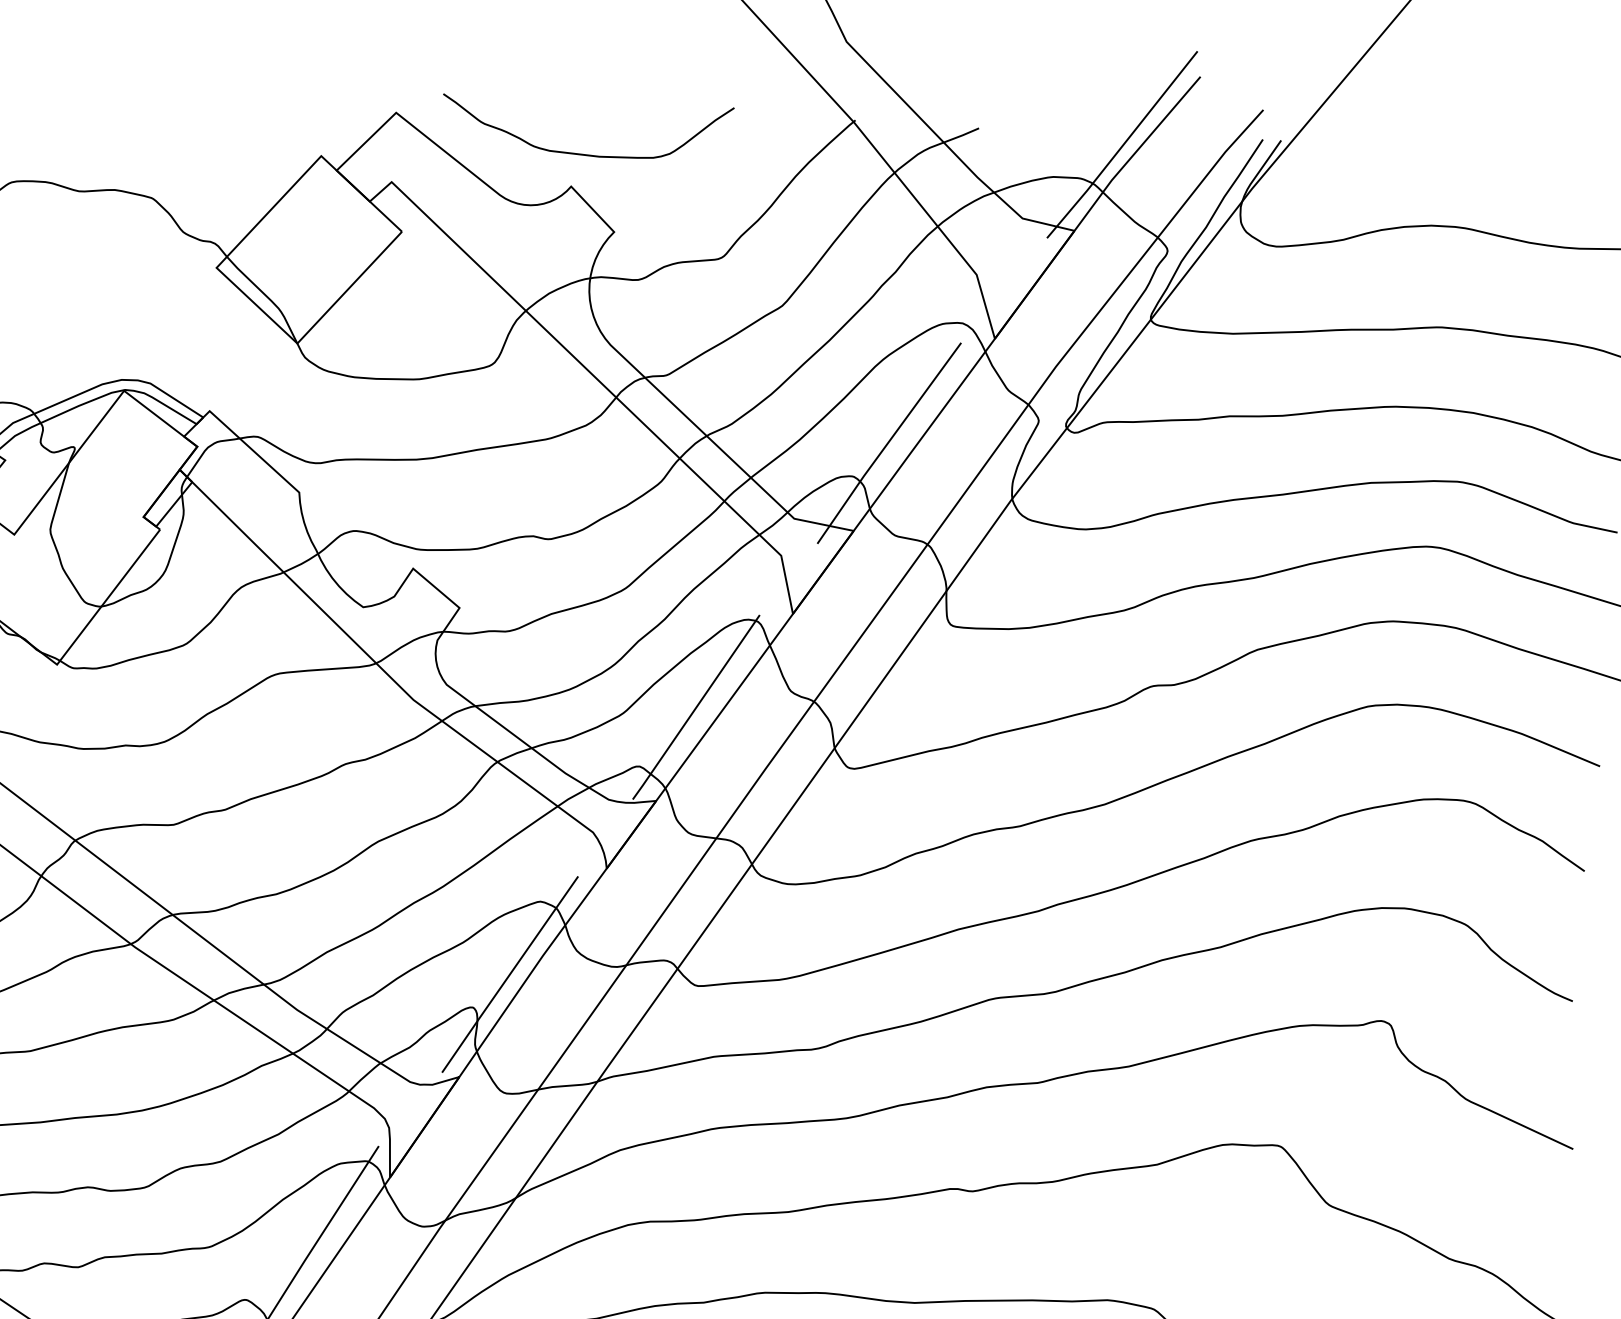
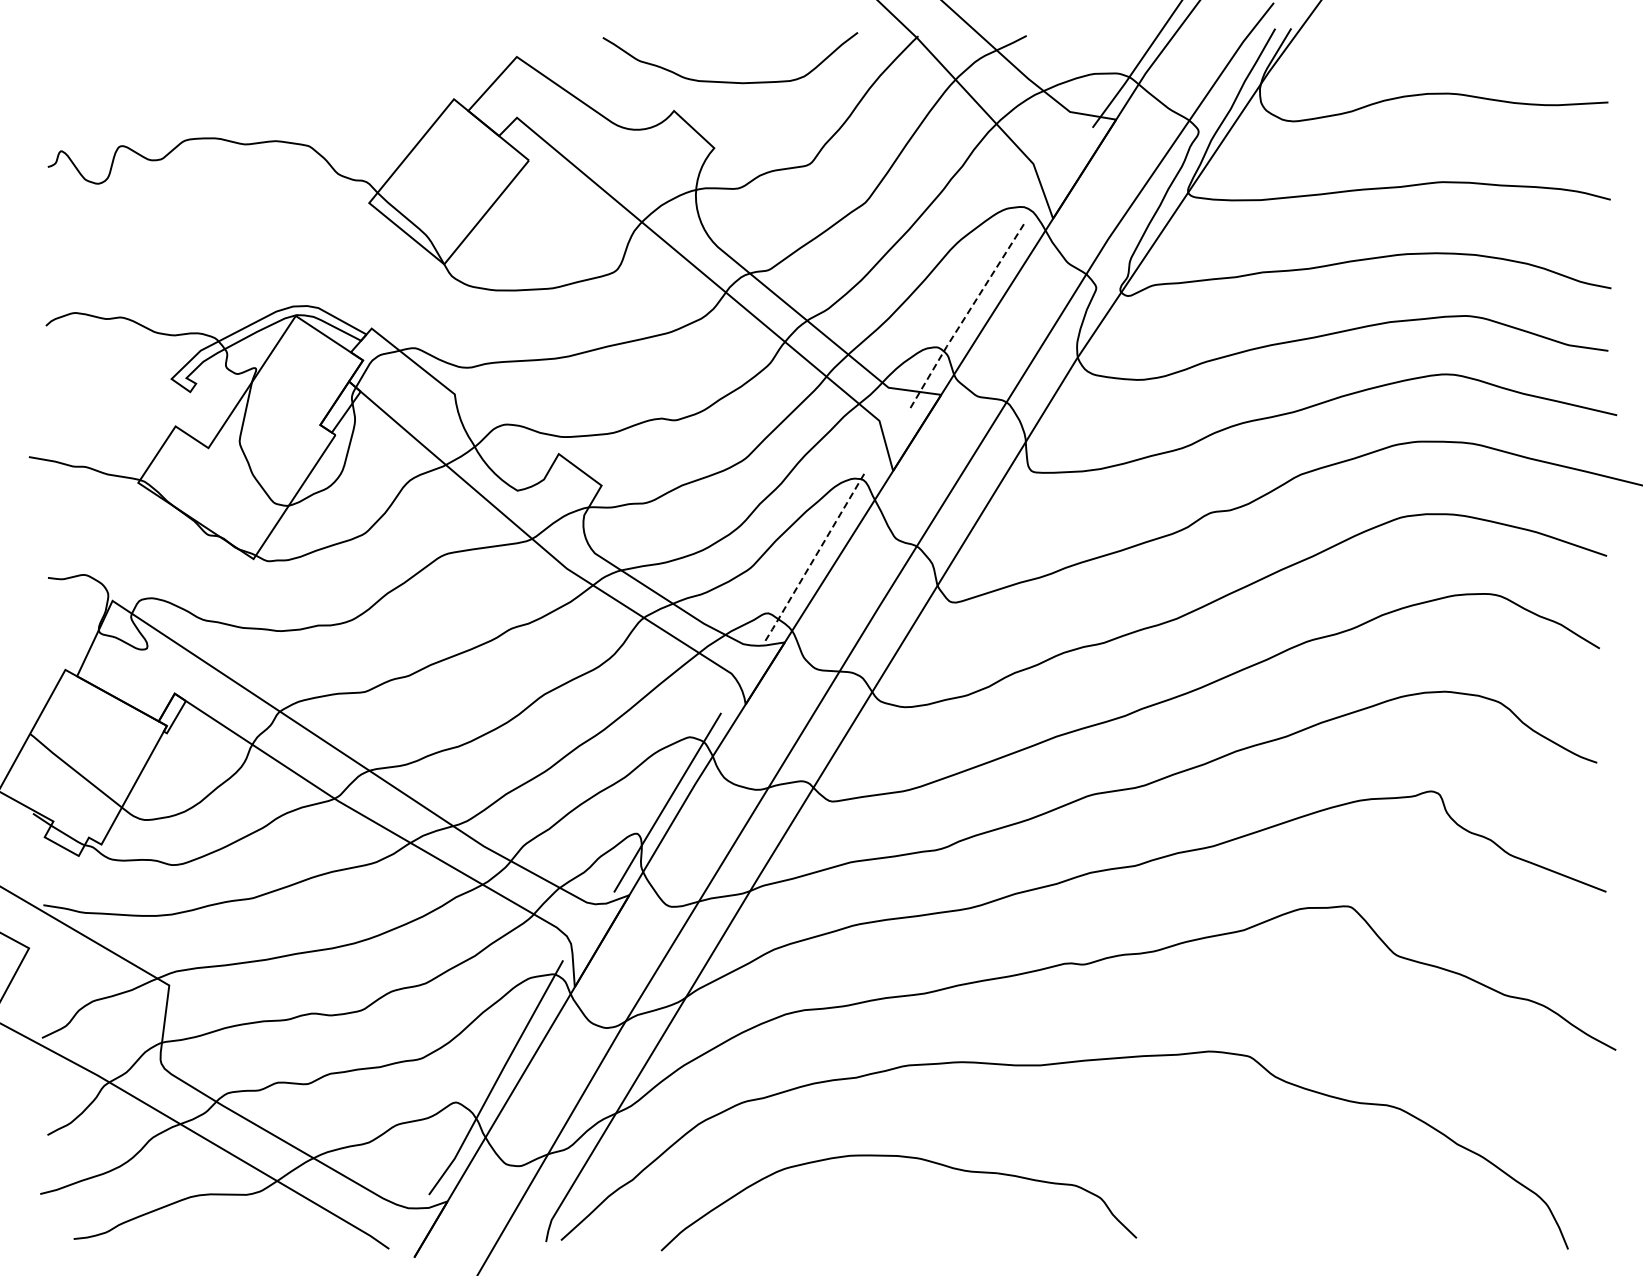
curve: (585, 153) -> (730, 81), moved
line: (888, 443) -> (966, 316), solid -> dashed
line: (696, 707) -> (814, 558), solid -> dashed

